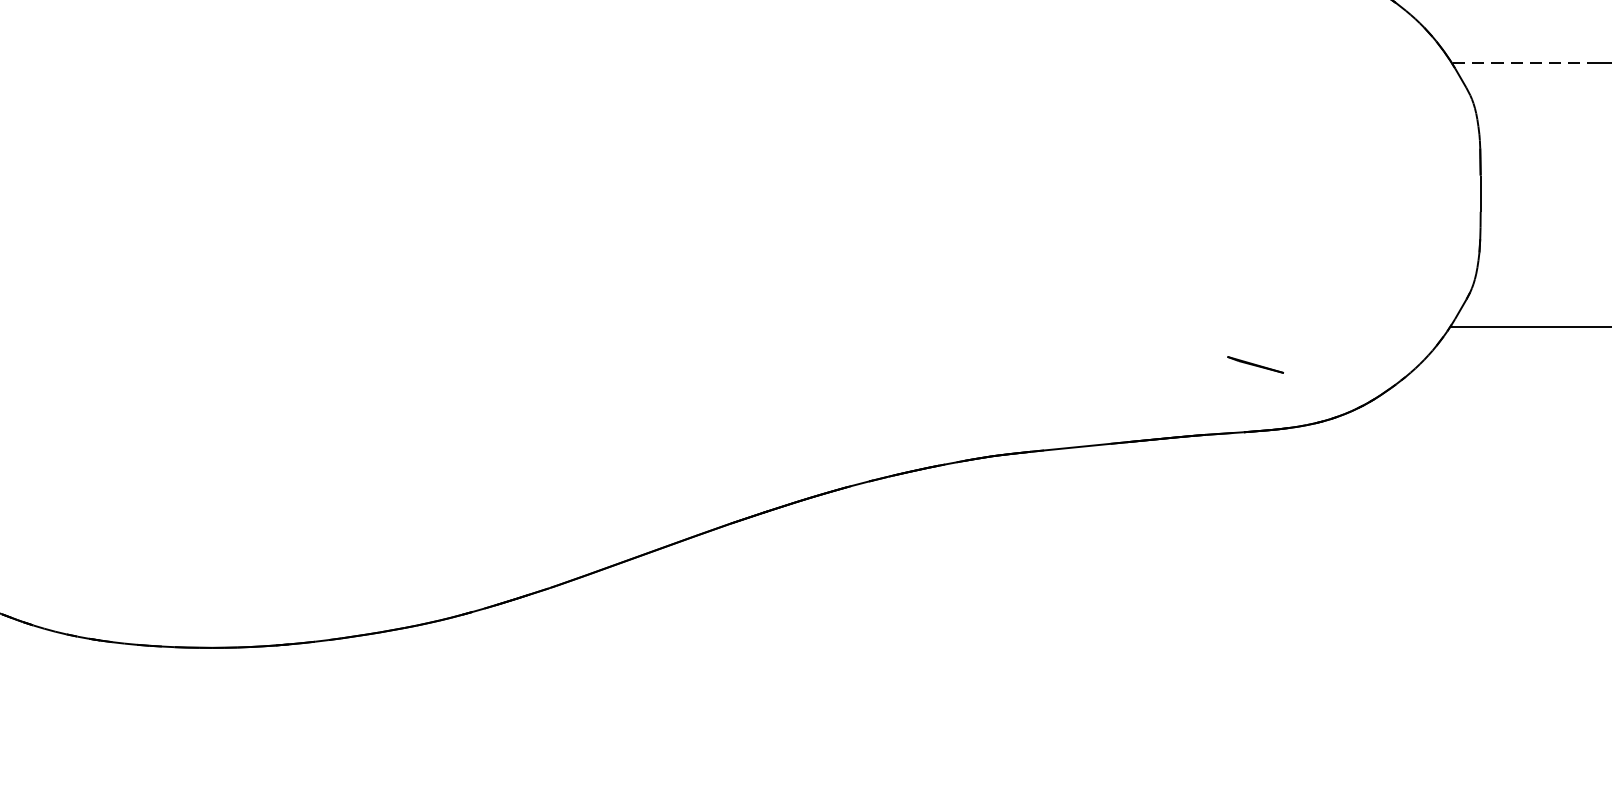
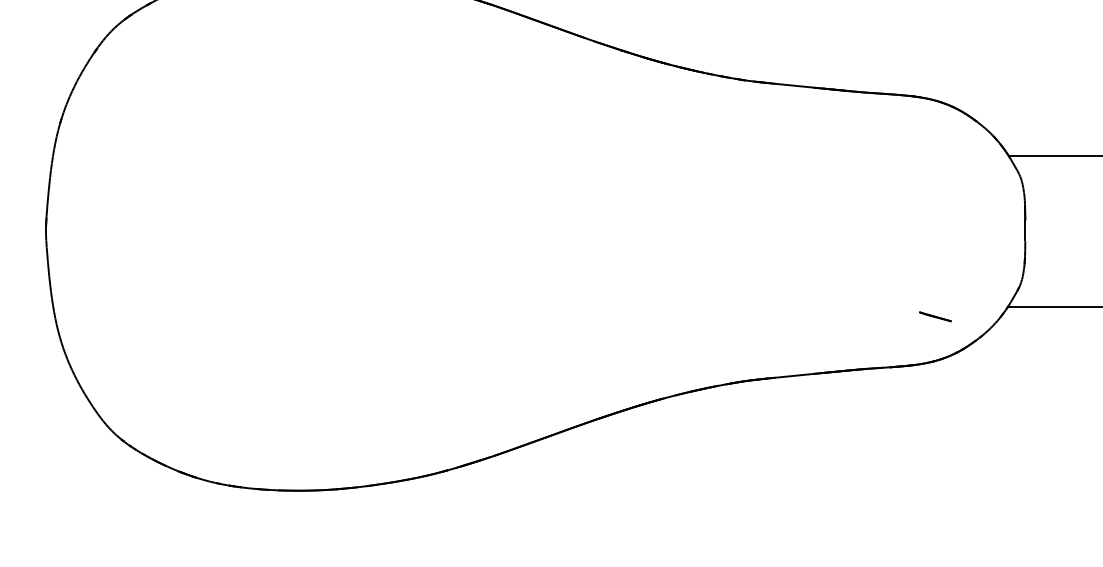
line: (1524, 63) -> (1050, 156), dashed -> solid
line: (1255, 364) -> (935, 316), moved

